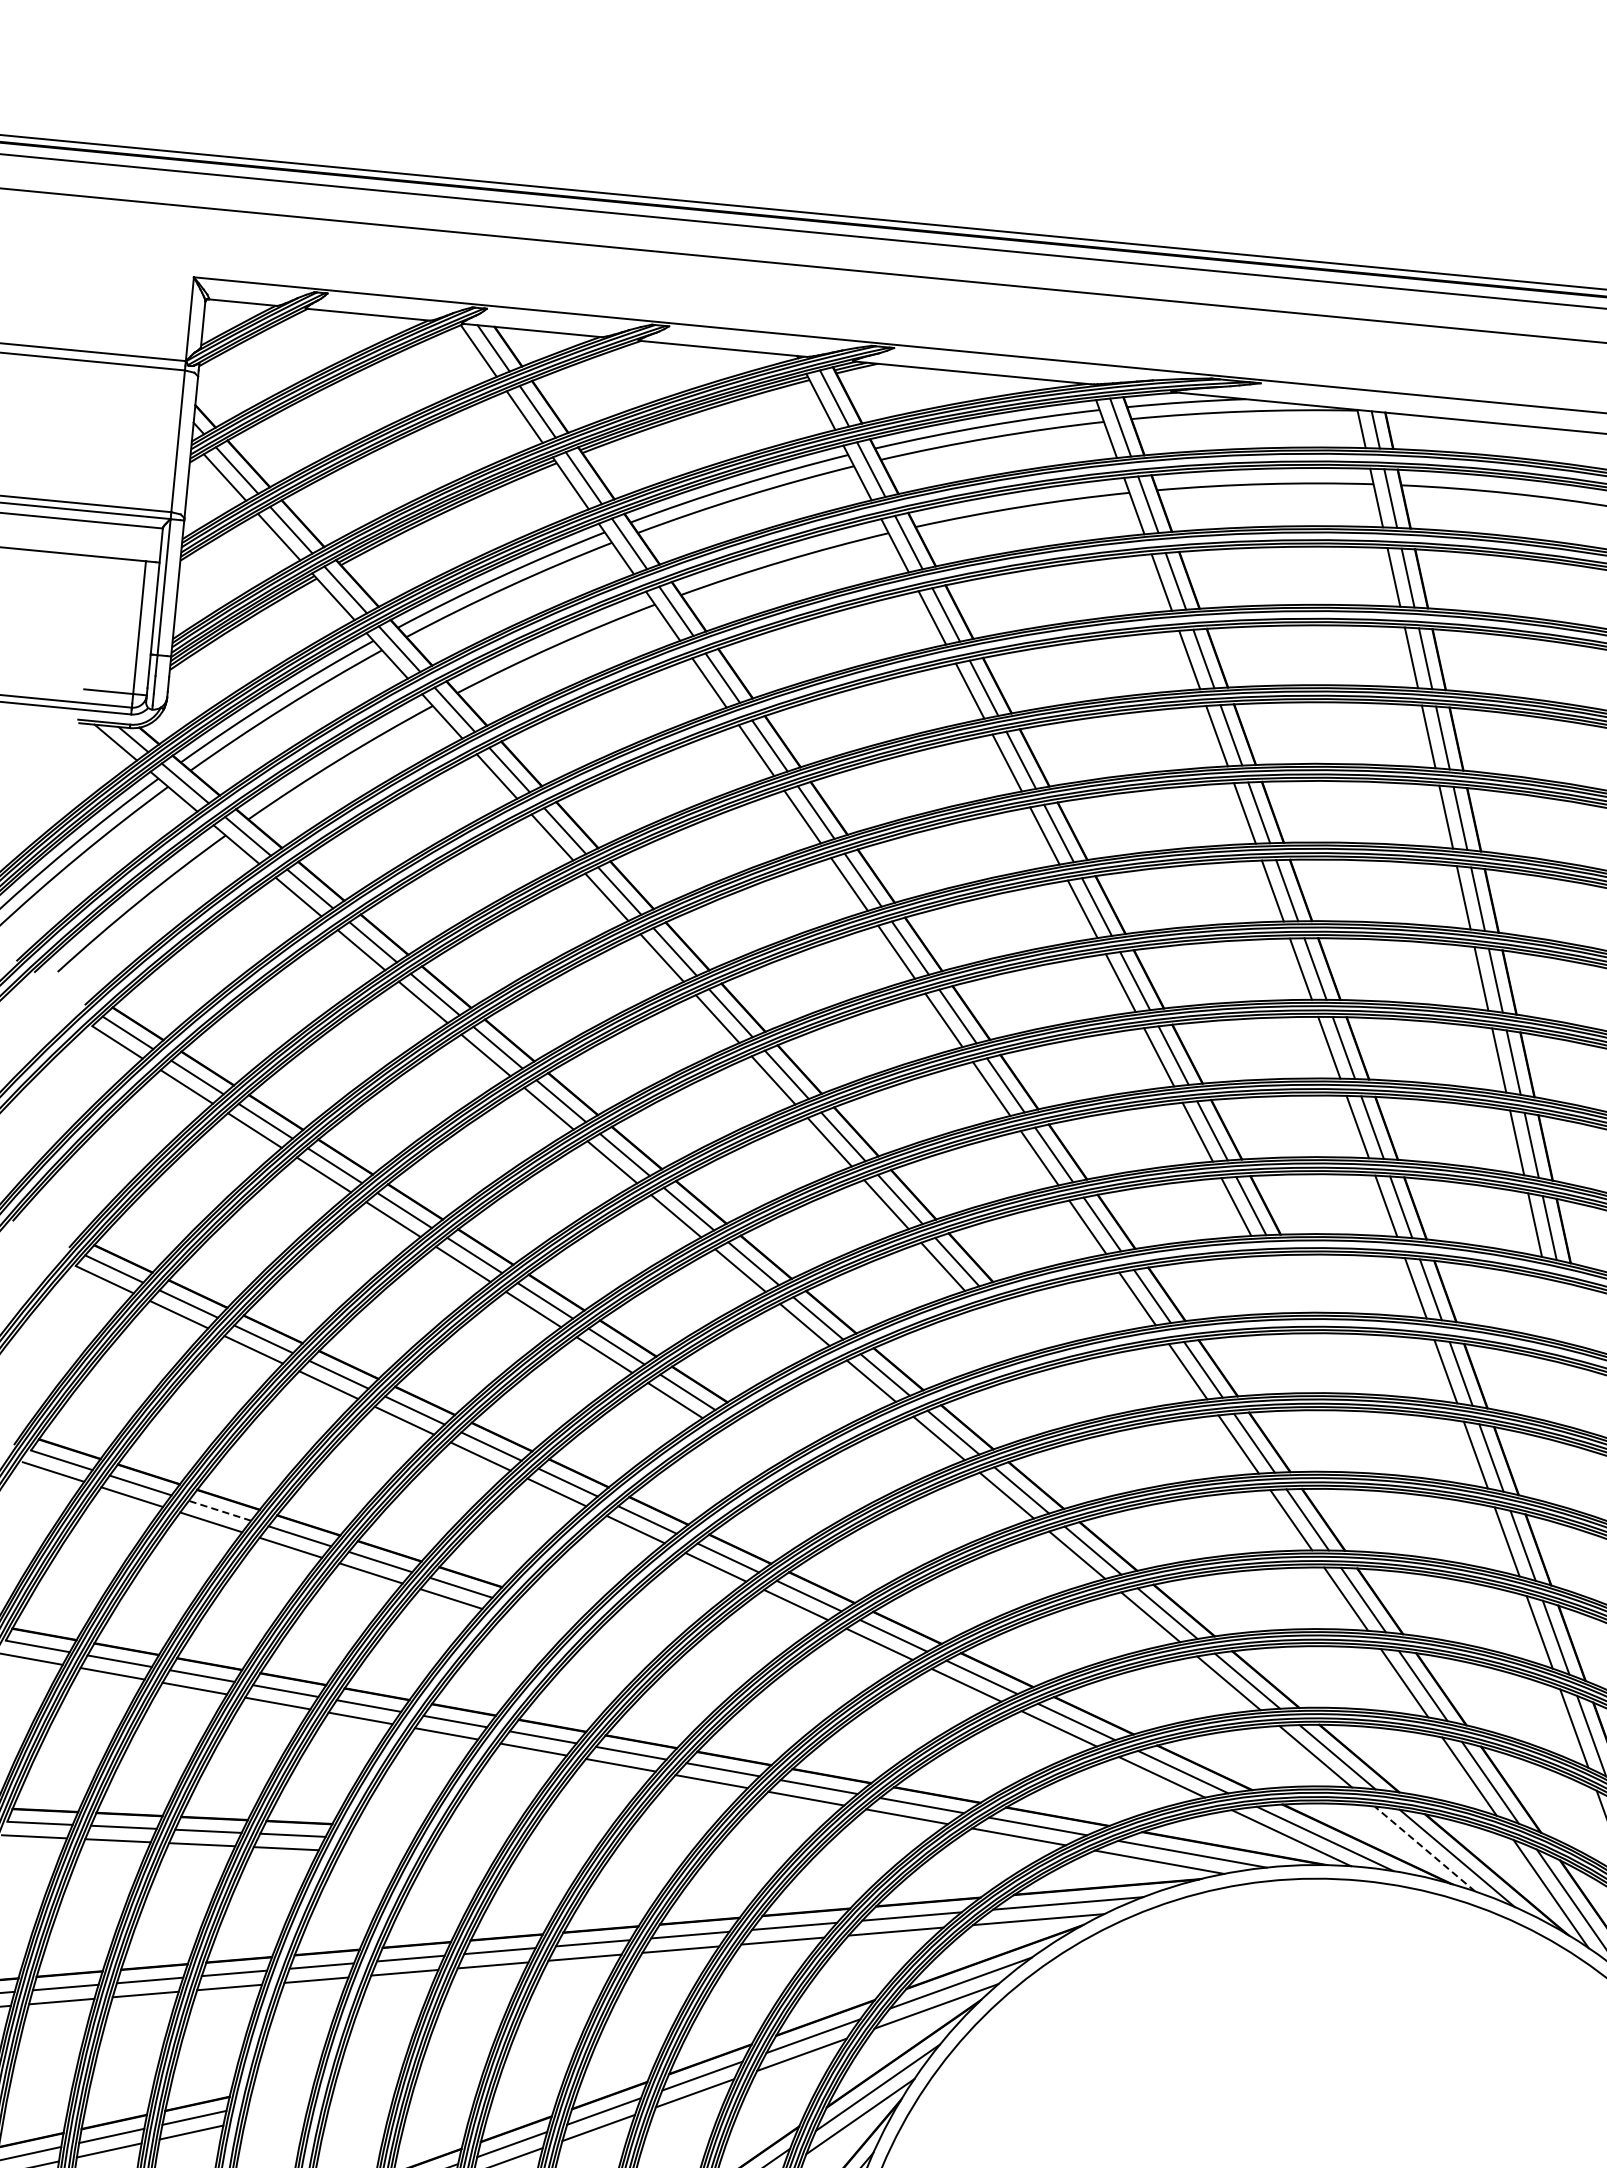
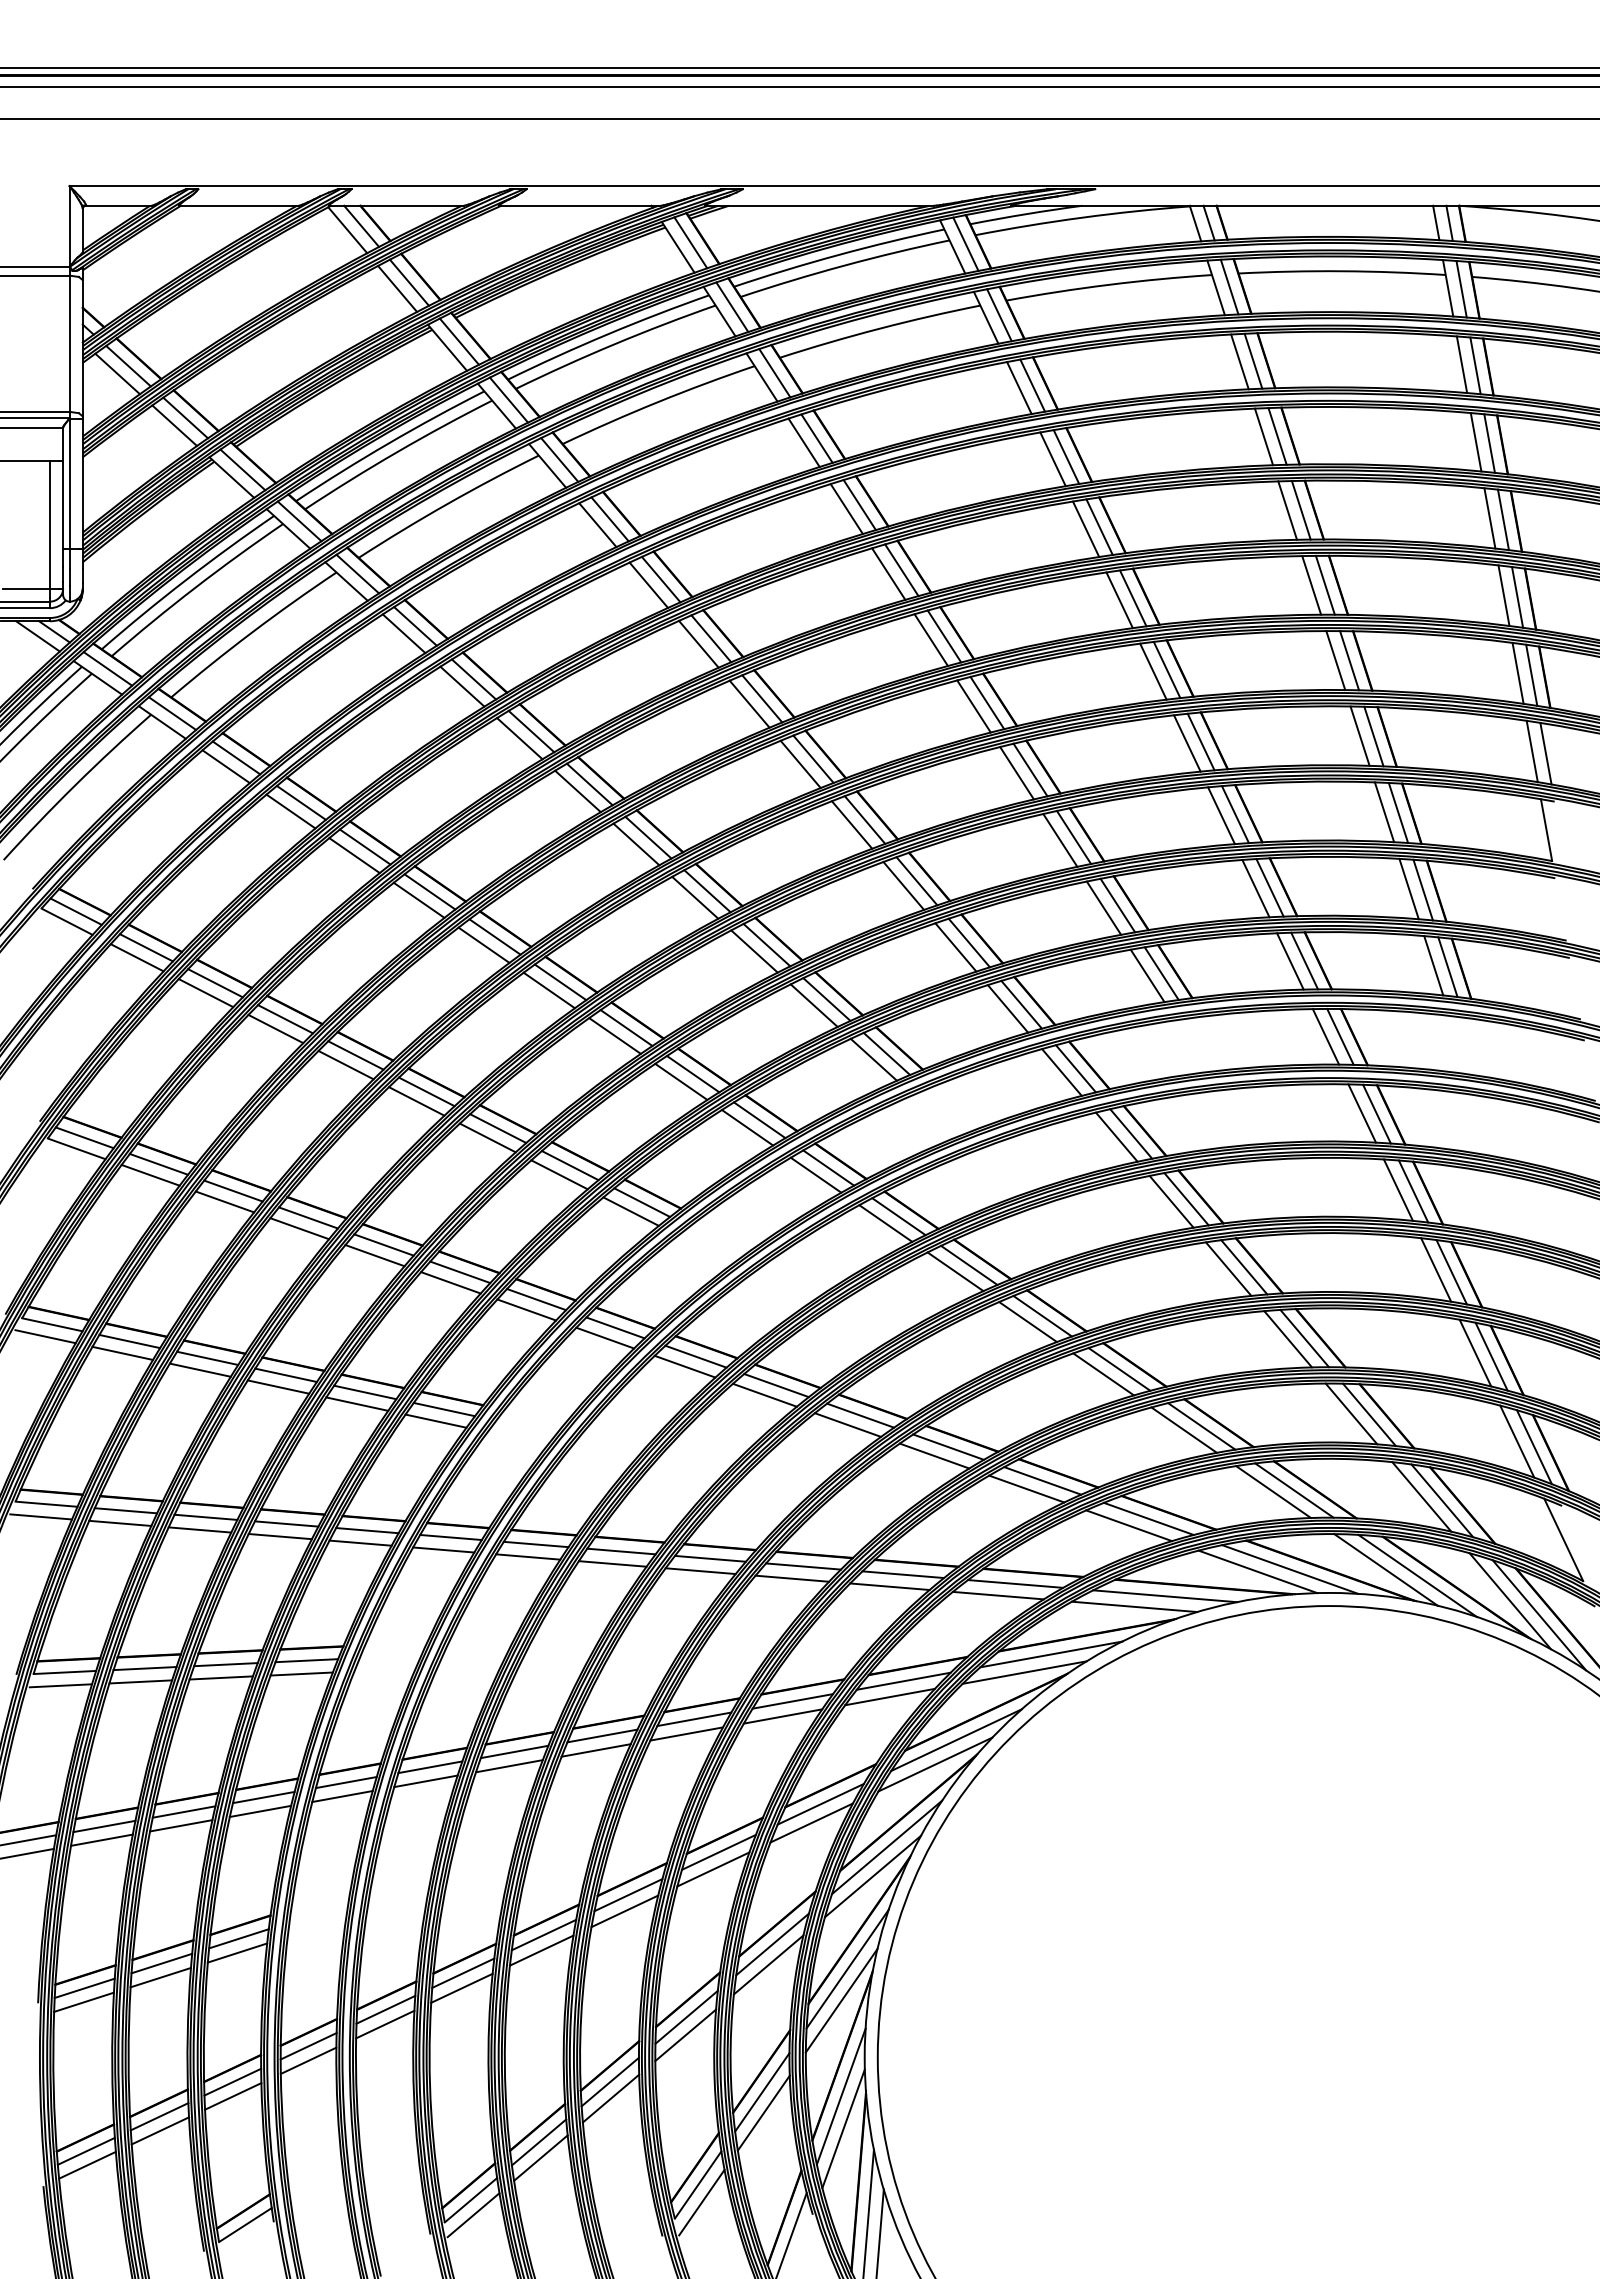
line: (219, 1510) -> (207, 1358), dashed -> solid
line: (1425, 1848) -> (1386, 1569), dashed -> solid

